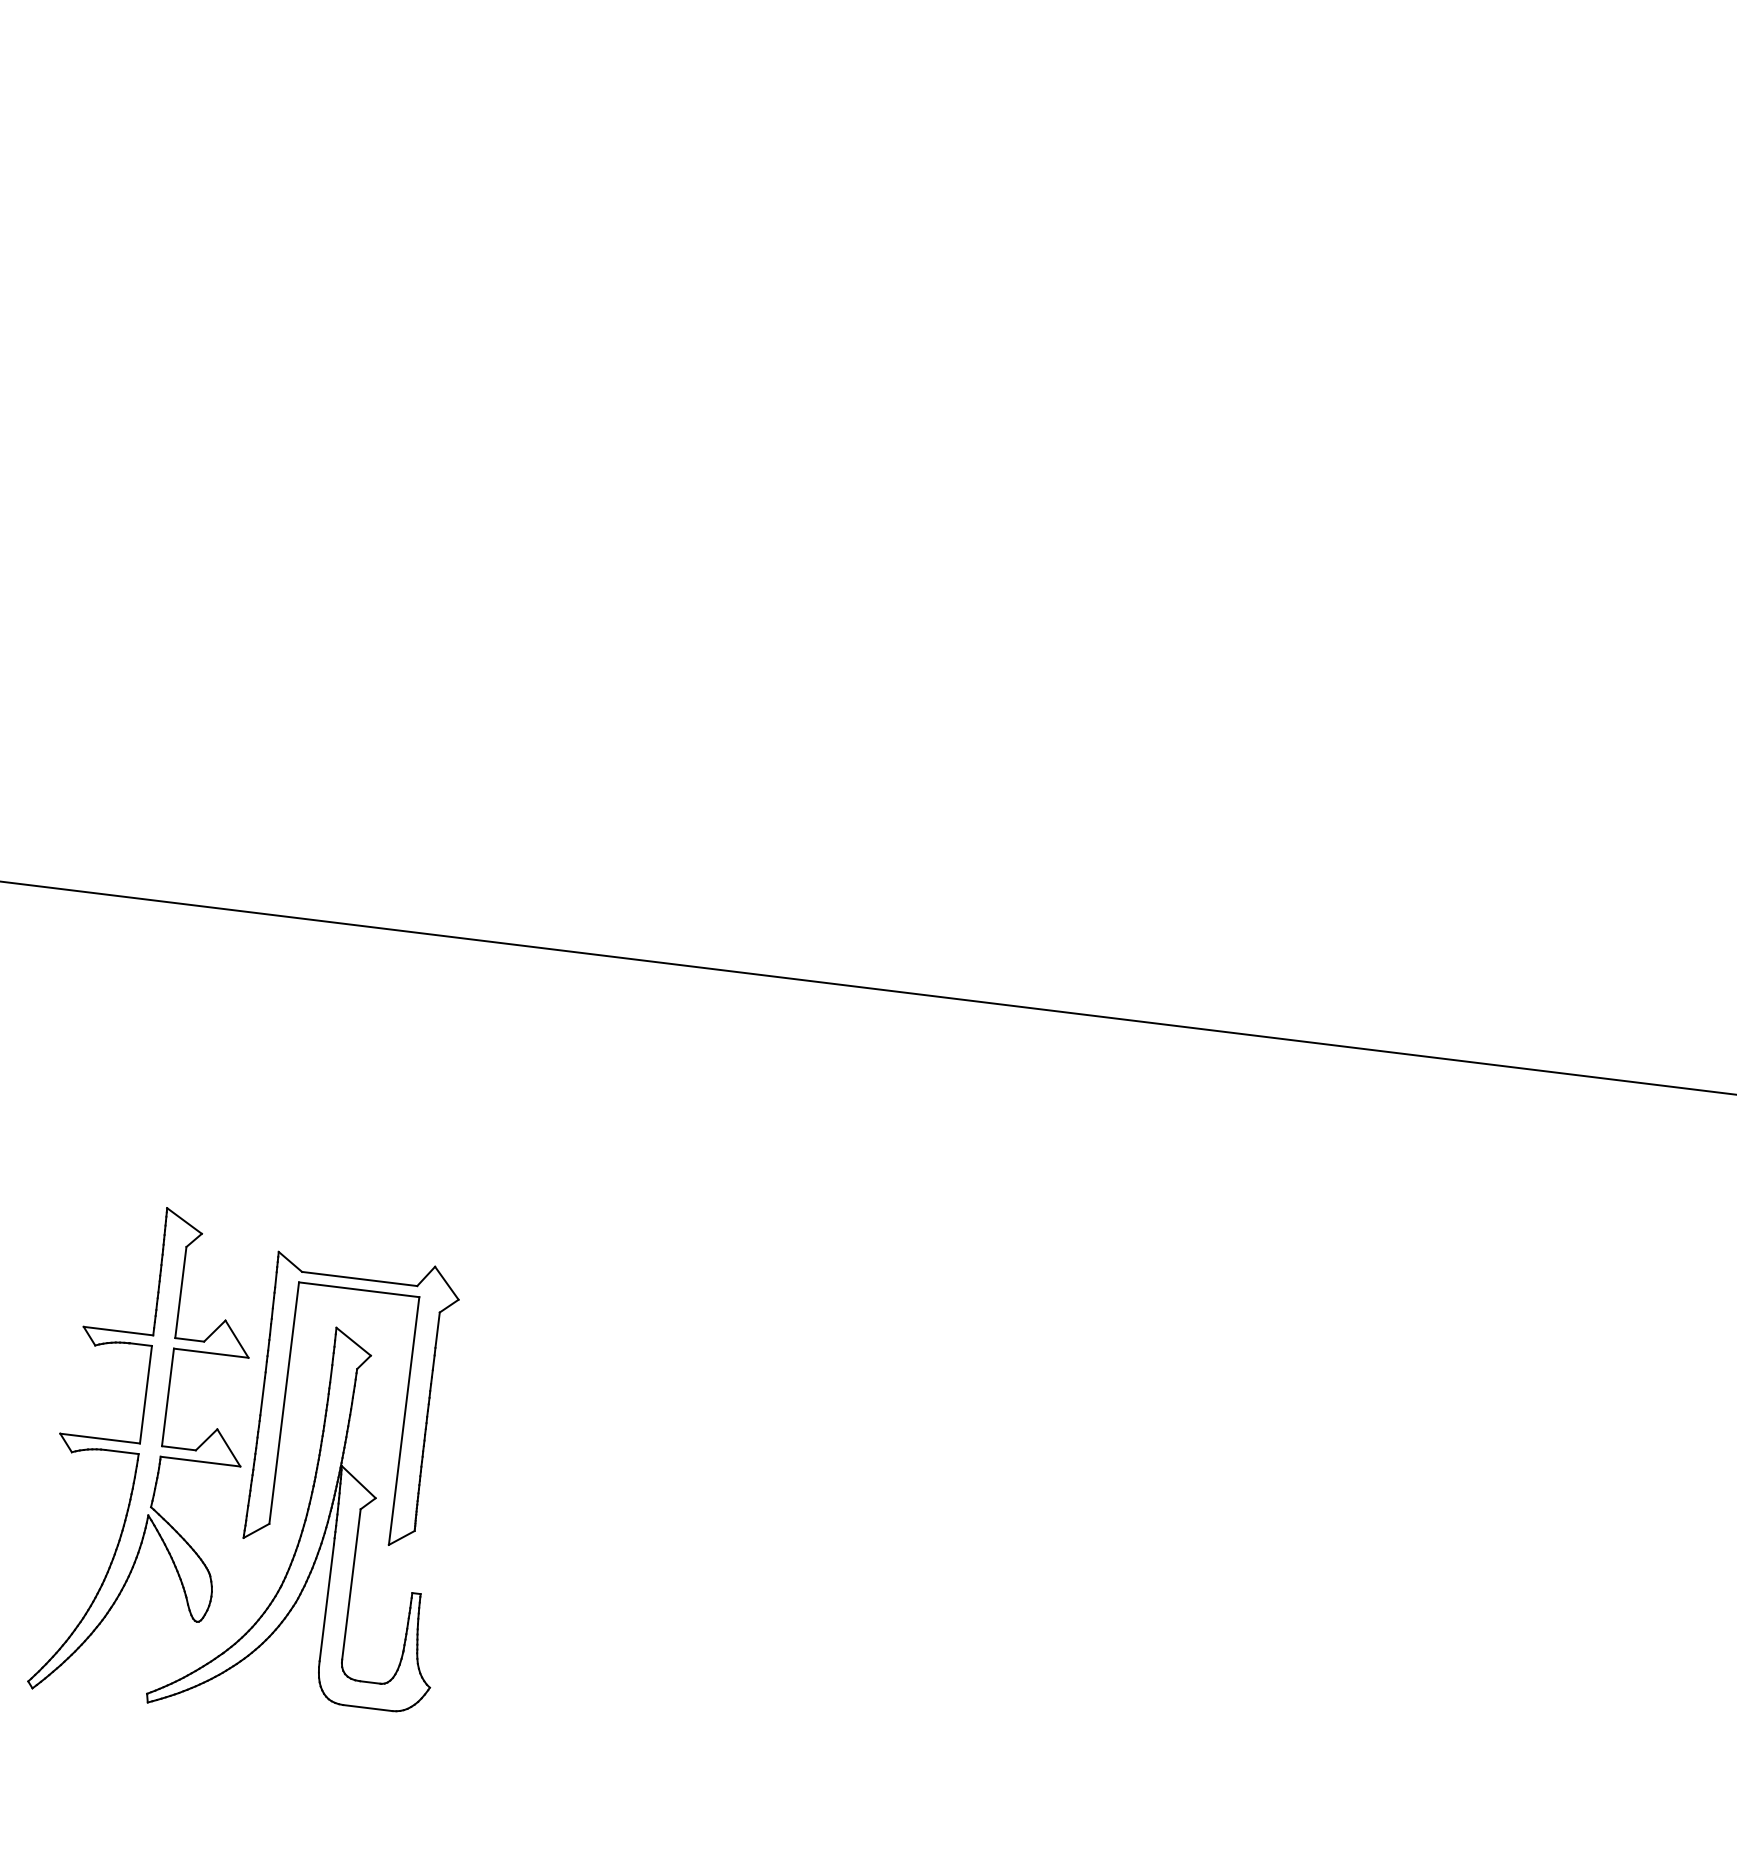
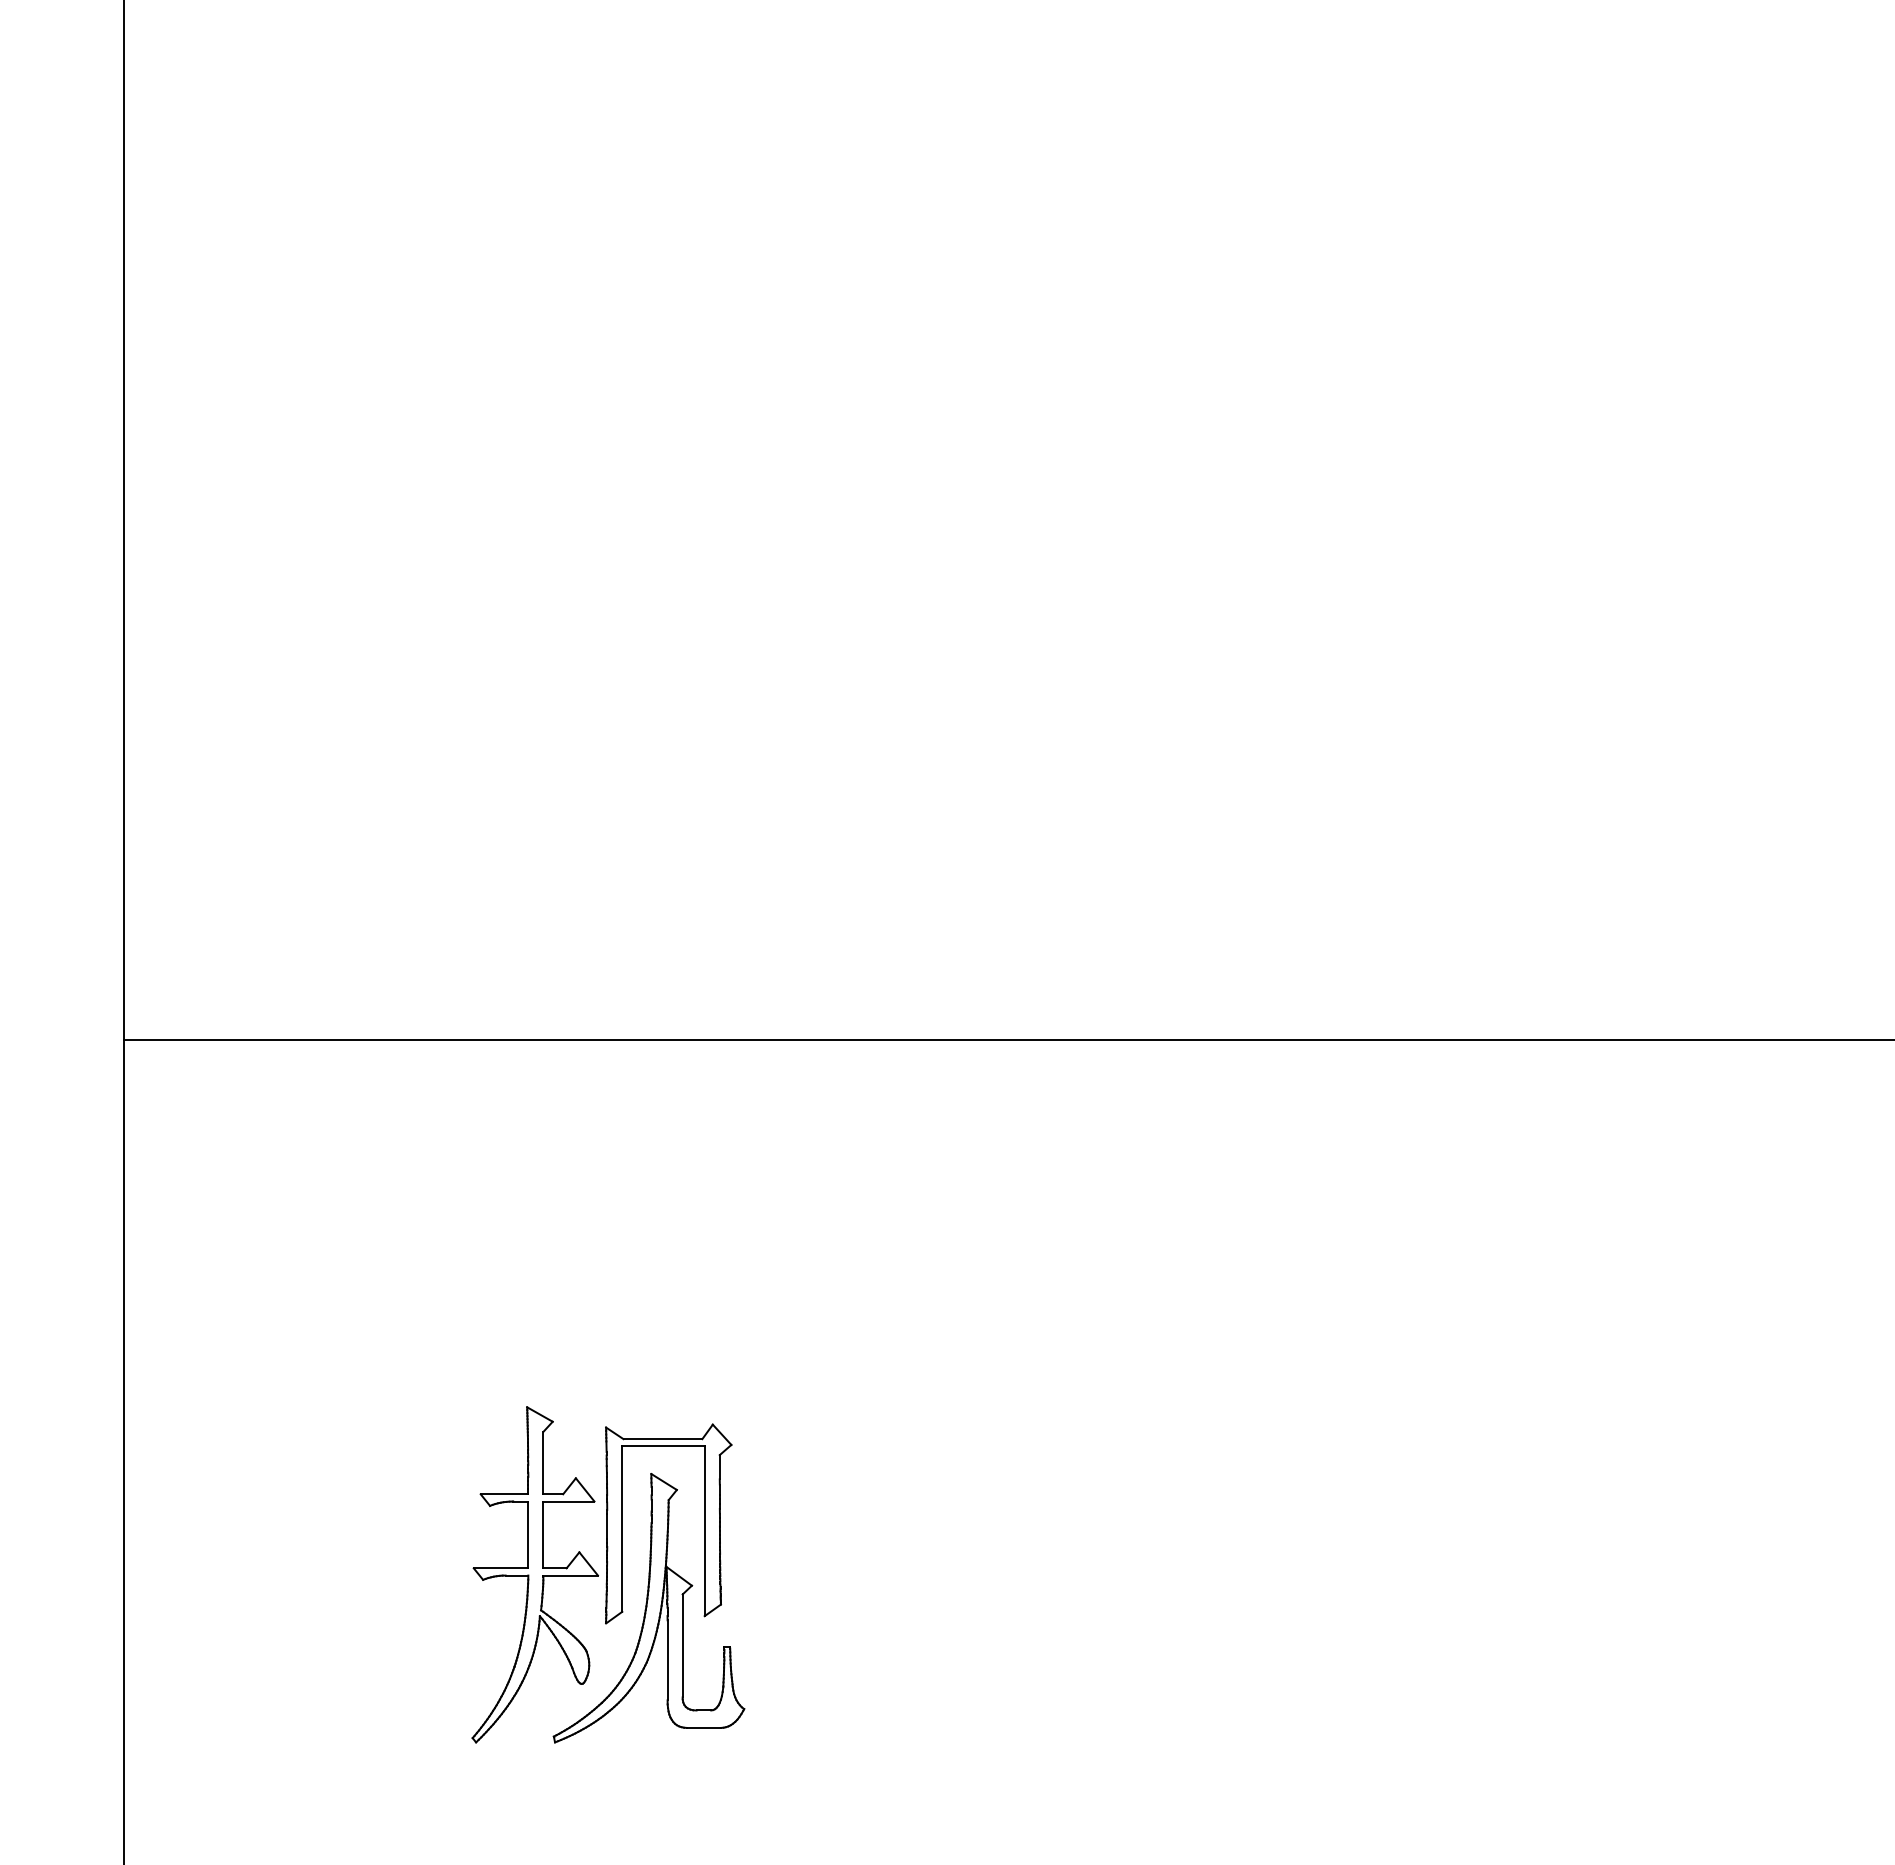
part: (255, 1467) -> (608, 1574), size x0.7

